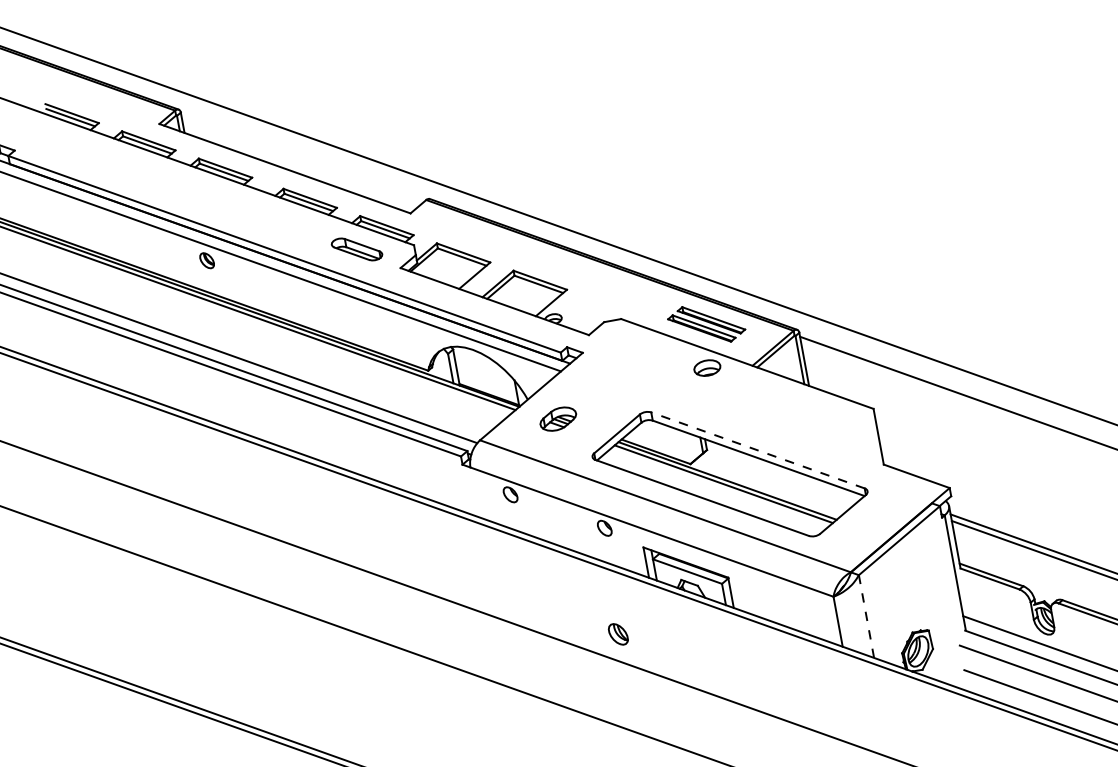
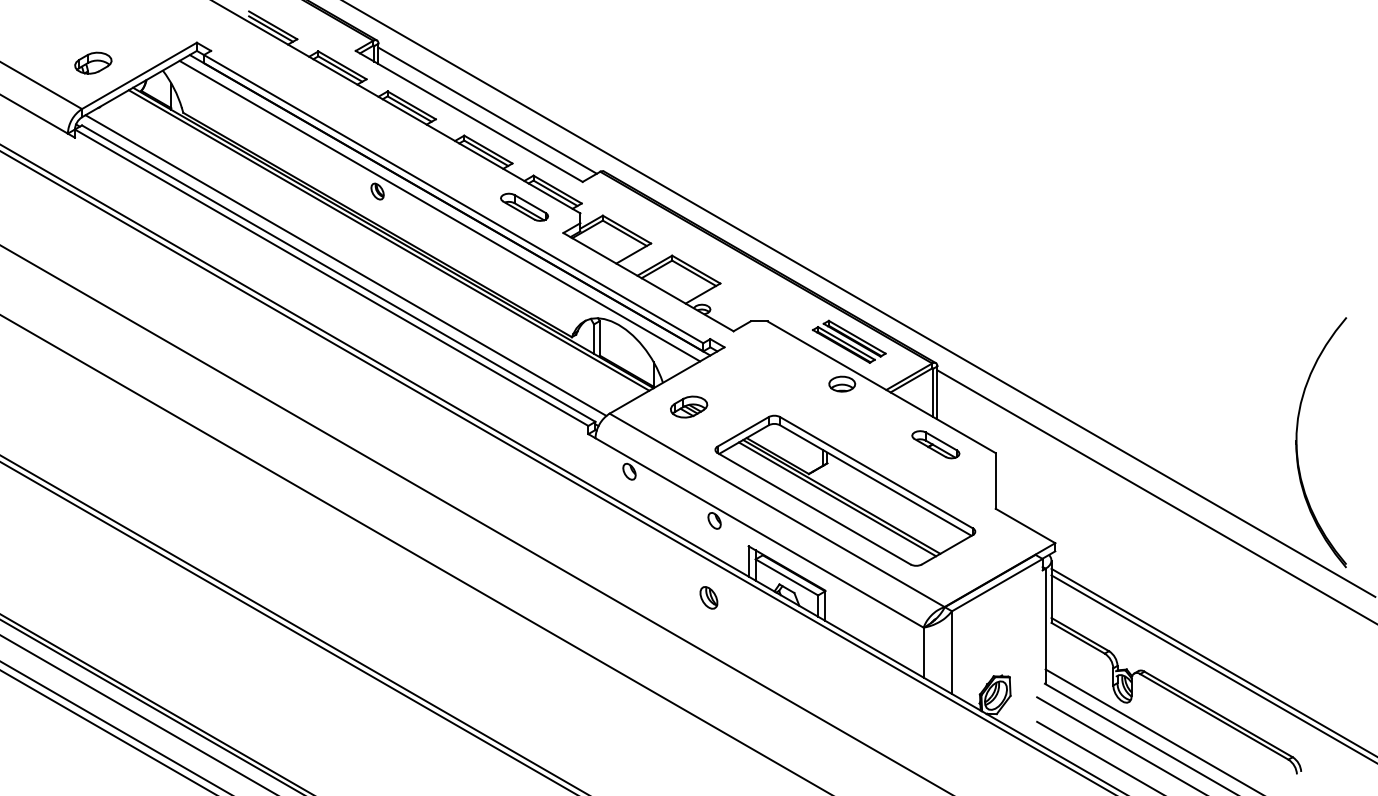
line: (302, 159) -> (487, 110), added
part: (811, 411) -> (935, 444), added
line: (757, 450) -> (876, 472), dashed -> solid
line: (866, 616) -> (952, 652), dashed -> solid
part: (617, 634) -> (708, 597), moved

